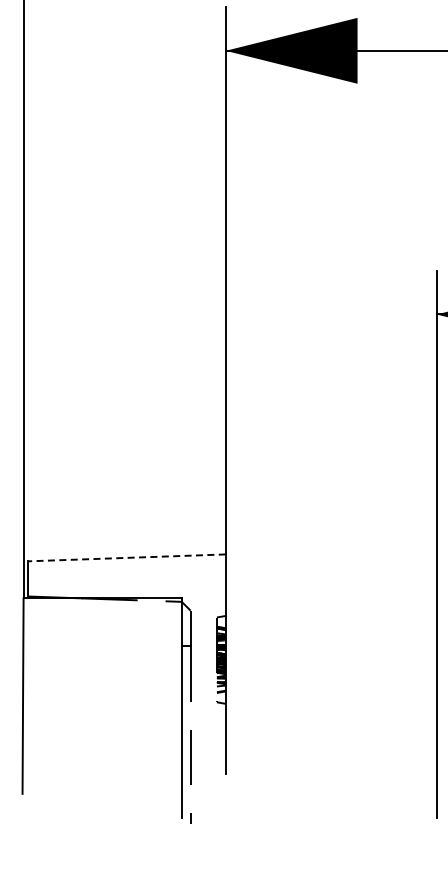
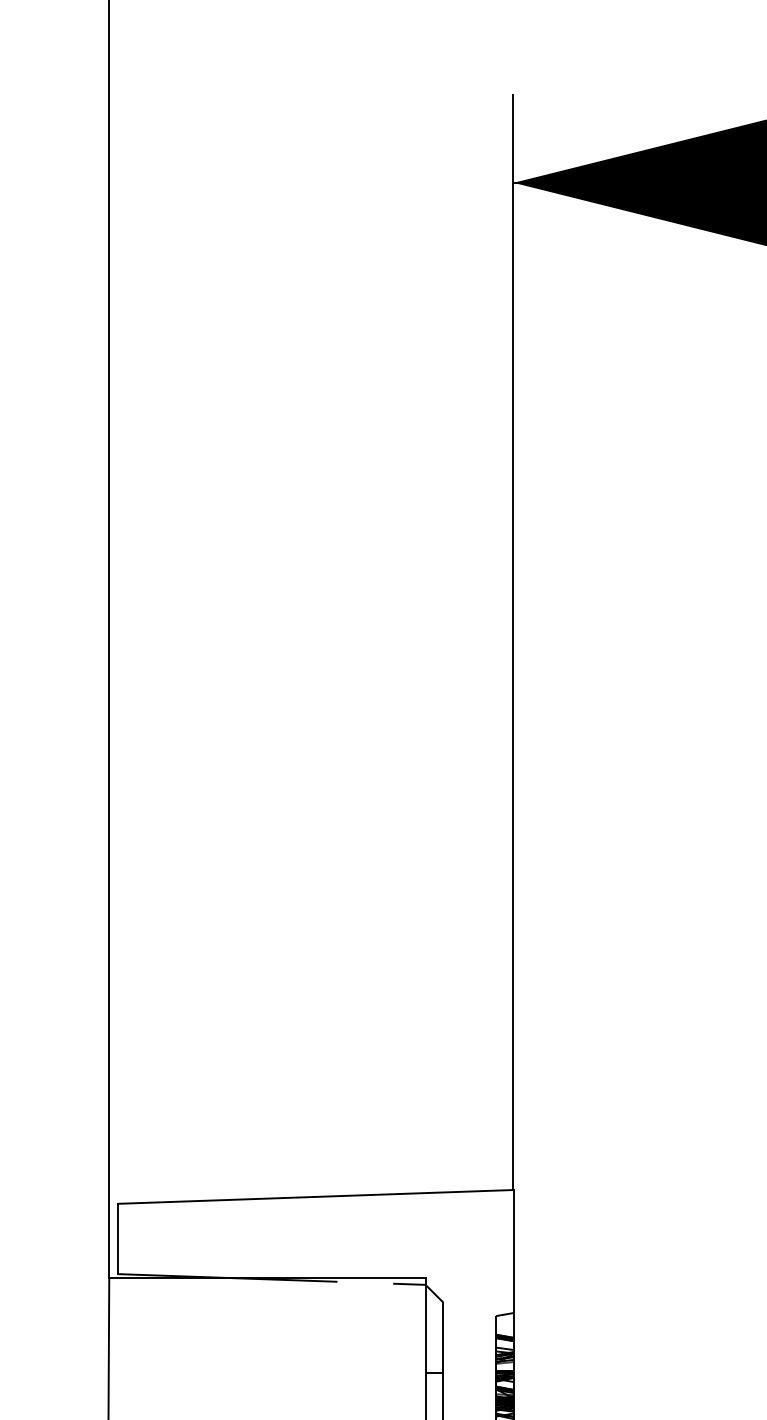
line: (126, 557) -> (315, 1196), dashed -> solid

